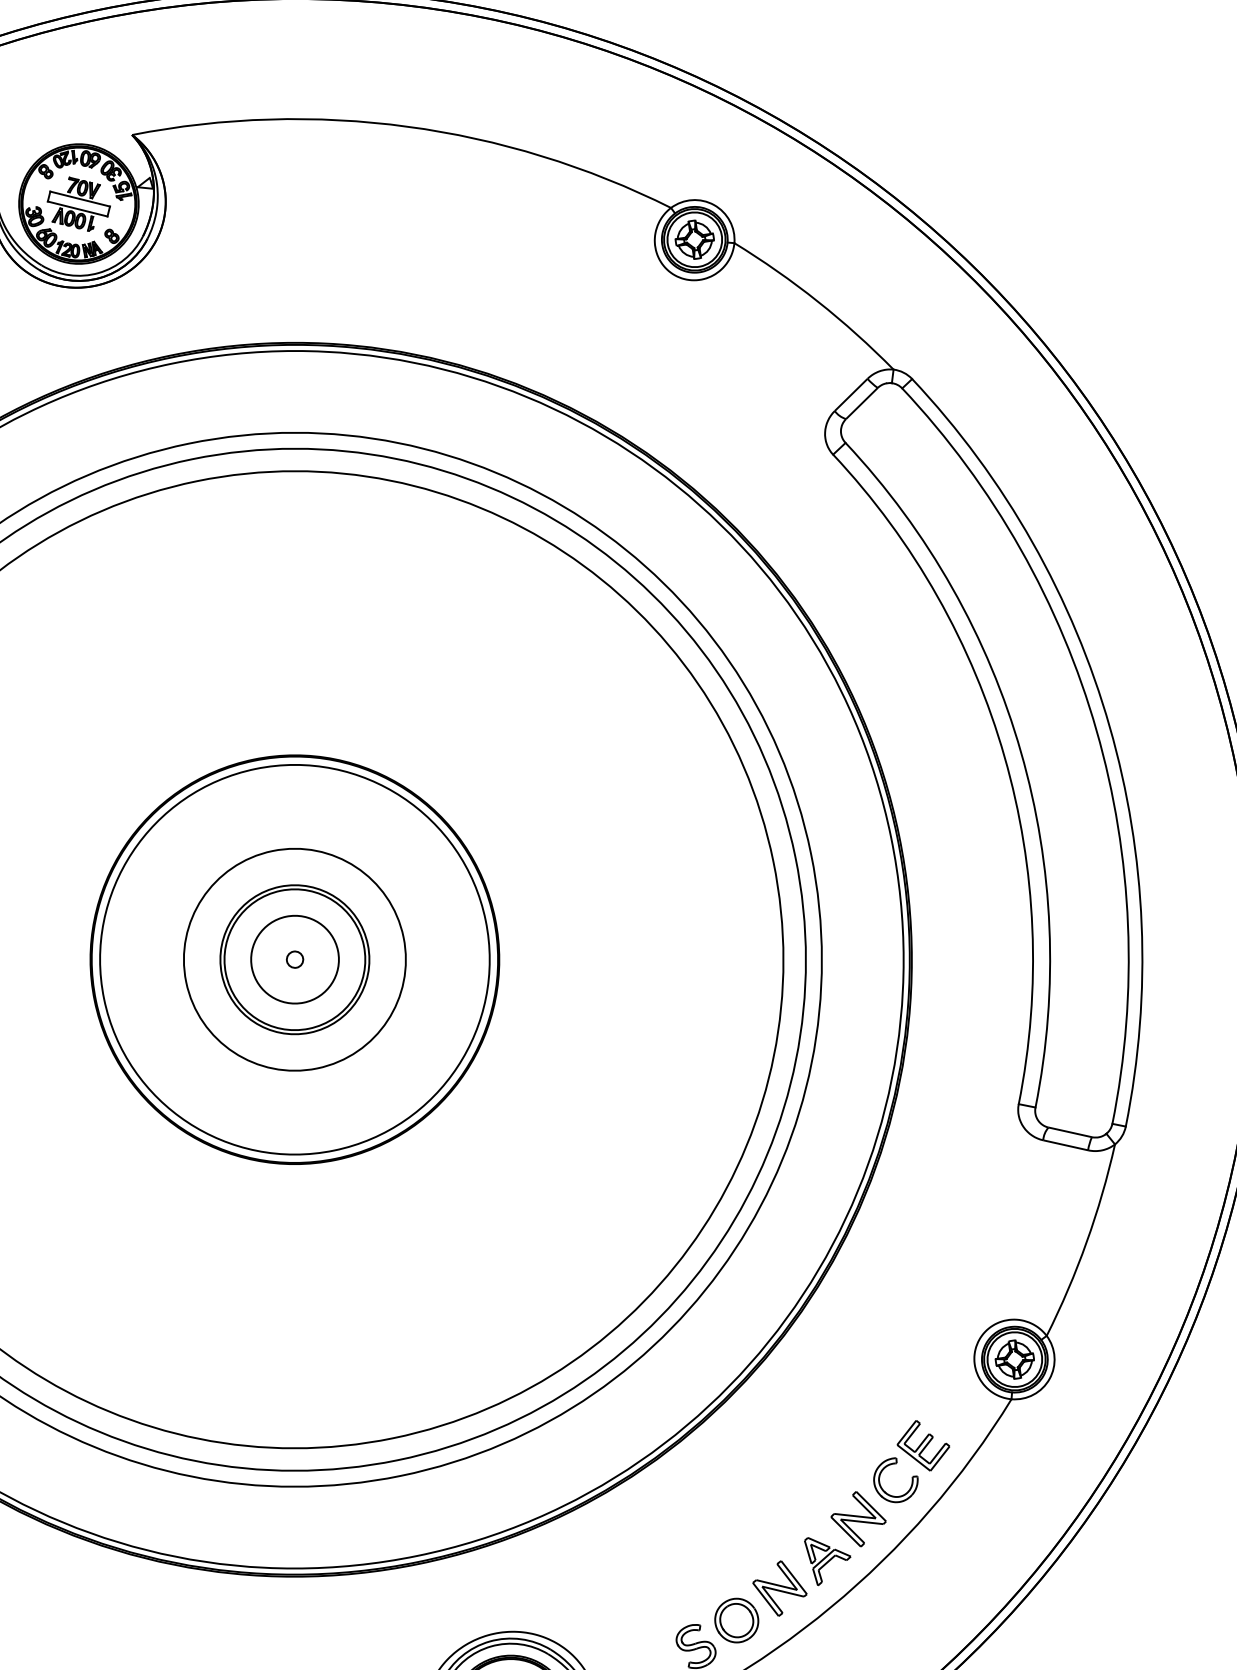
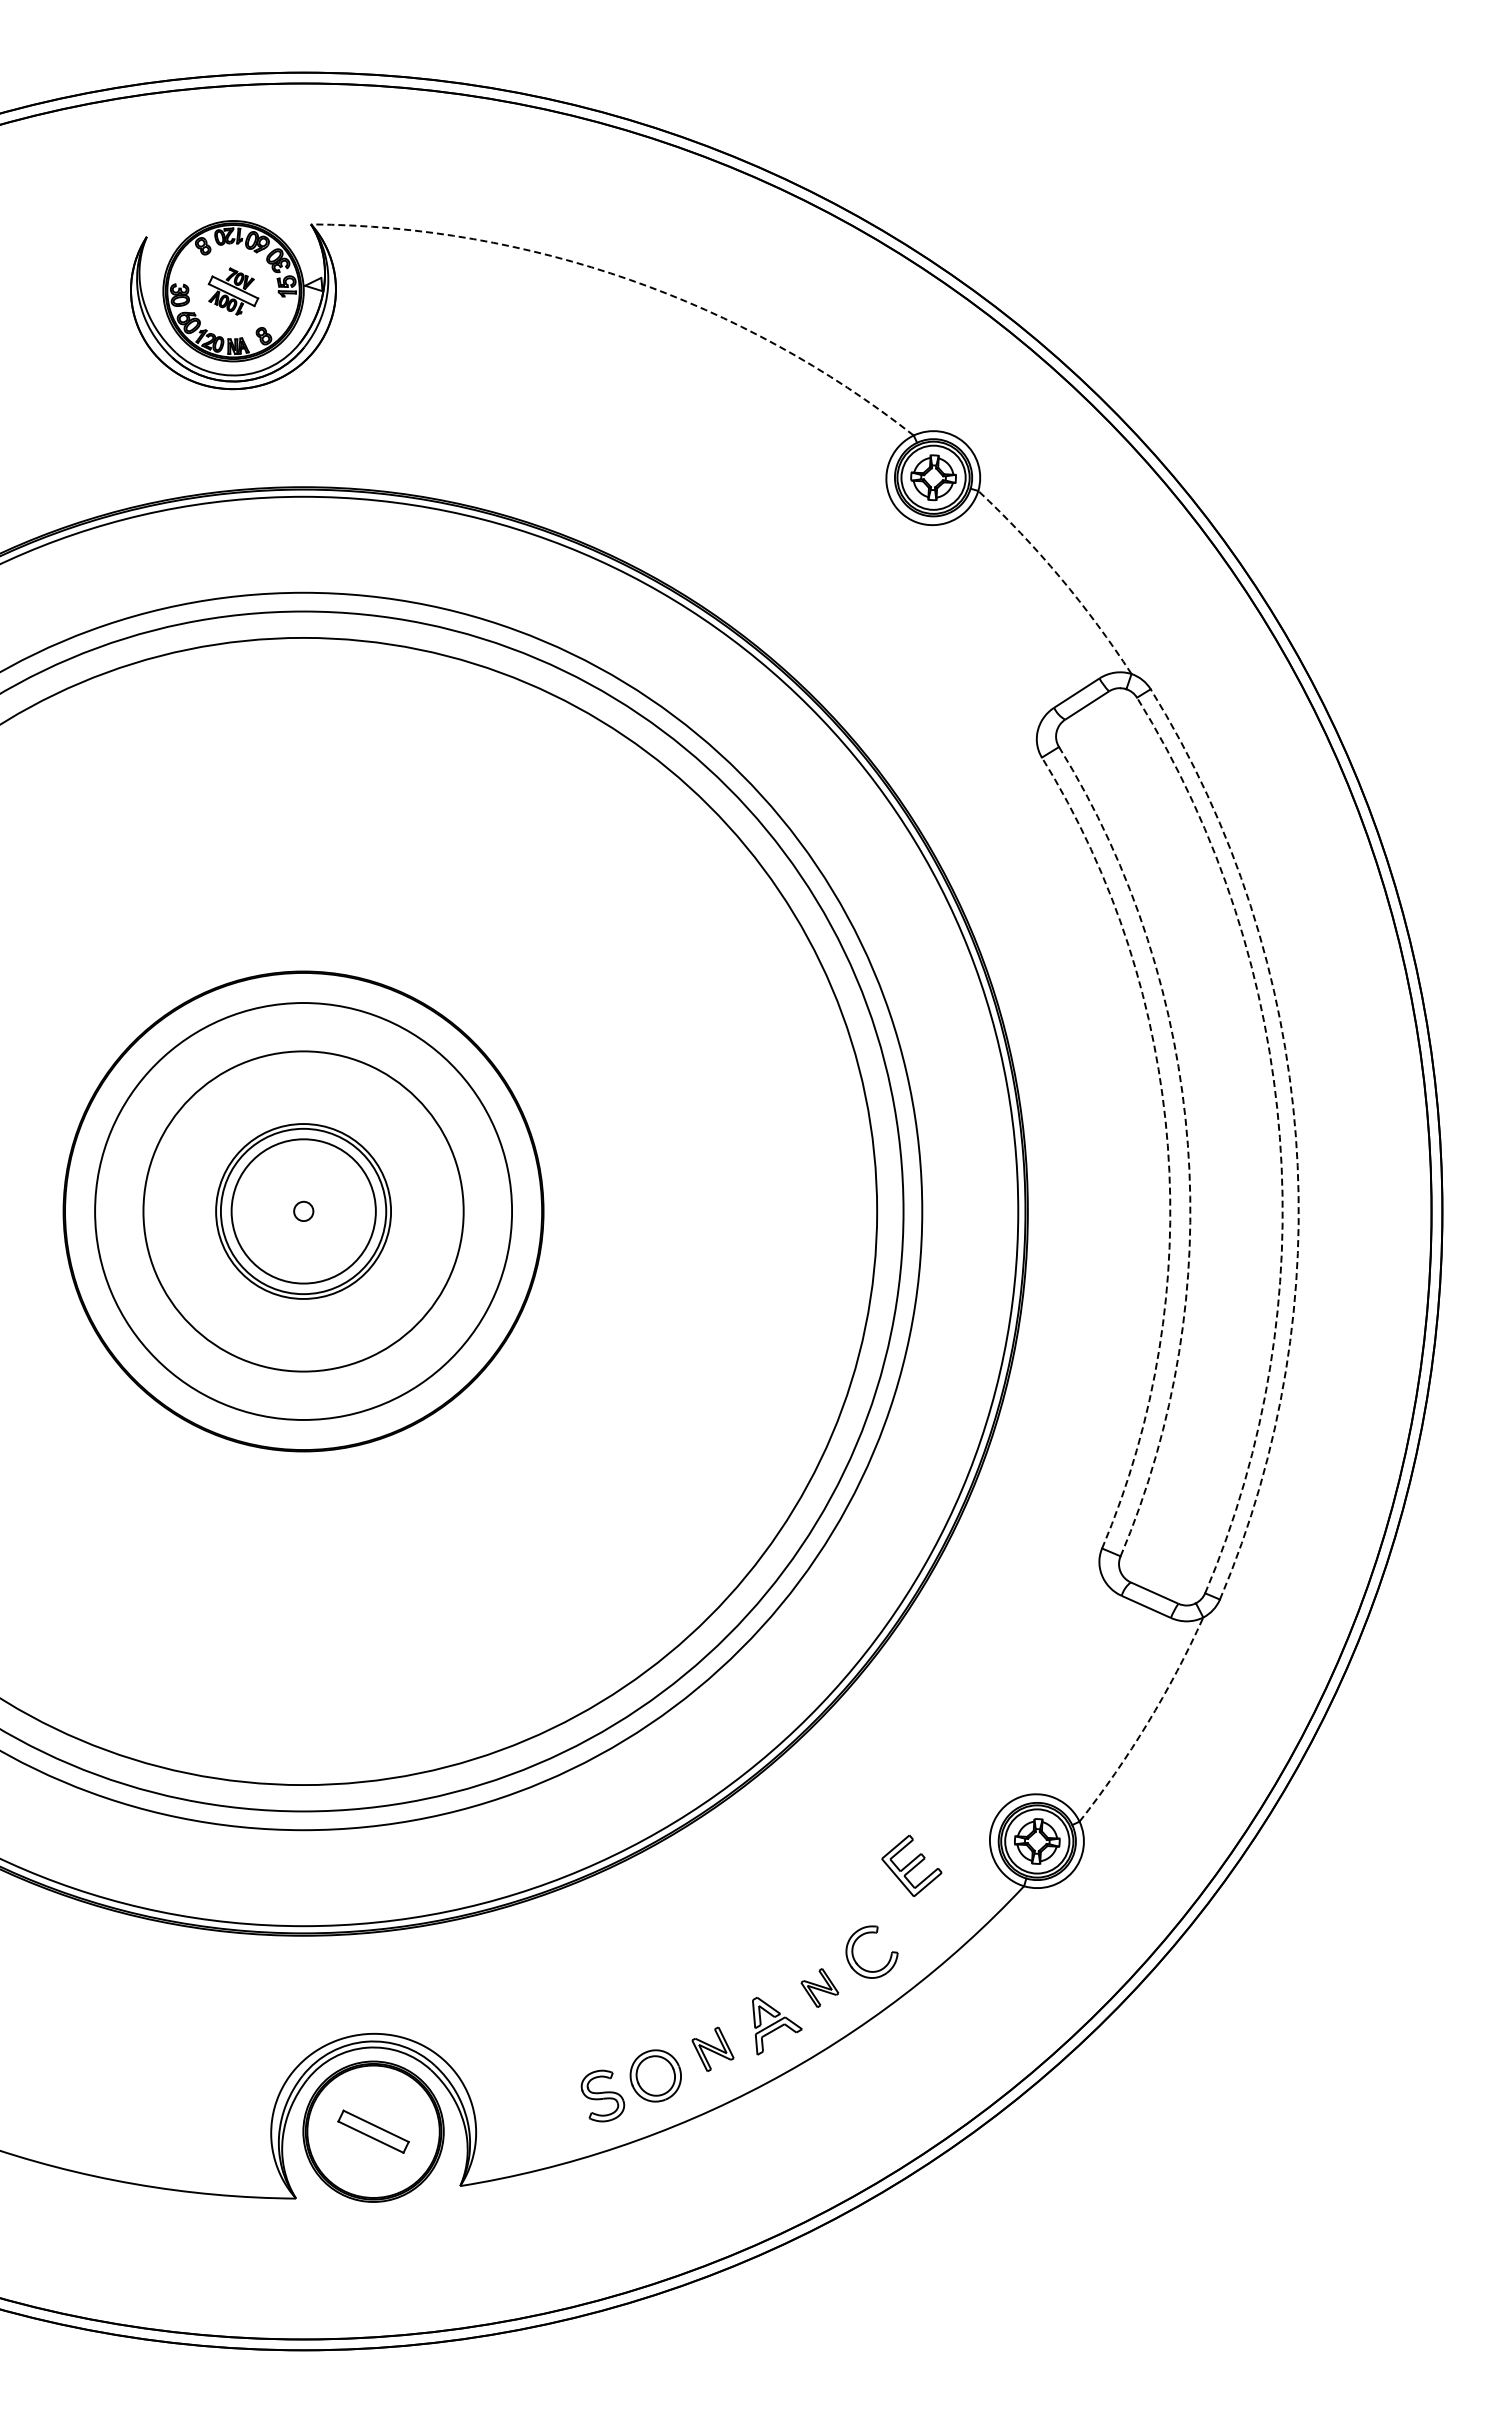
arc: (407, 126) -> (629, 279), solid -> dashed
part: (78, 204) -> (233, 291), size x0.7
arc: (817, 301) -> (1060, 577), solid -> dashed
arc: (1109, 727) -> (1295, 1136), solid -> dashed
arc: (1096, 730) -> (1279, 1137), solid -> dashed
arc: (1020, 752) -> (1187, 1144), solid -> dashed
arc: (1004, 756) -> (1167, 1145), solid -> dashed
circle: (294, 958) -> (303, 1210), size x1.4
circle: (294, 959) -> (303, 1211), size x0.7
circle: (294, 959) -> (303, 1211), size x1.6
arc: (1086, 1242) -> (1147, 1723), solid -> dashed
part: (923, 1445) -> (911, 1865), moved
part: (858, 1518) -> (819, 1987), size x0.6
part: (779, 1588) -> (712, 2049), size x0.7

